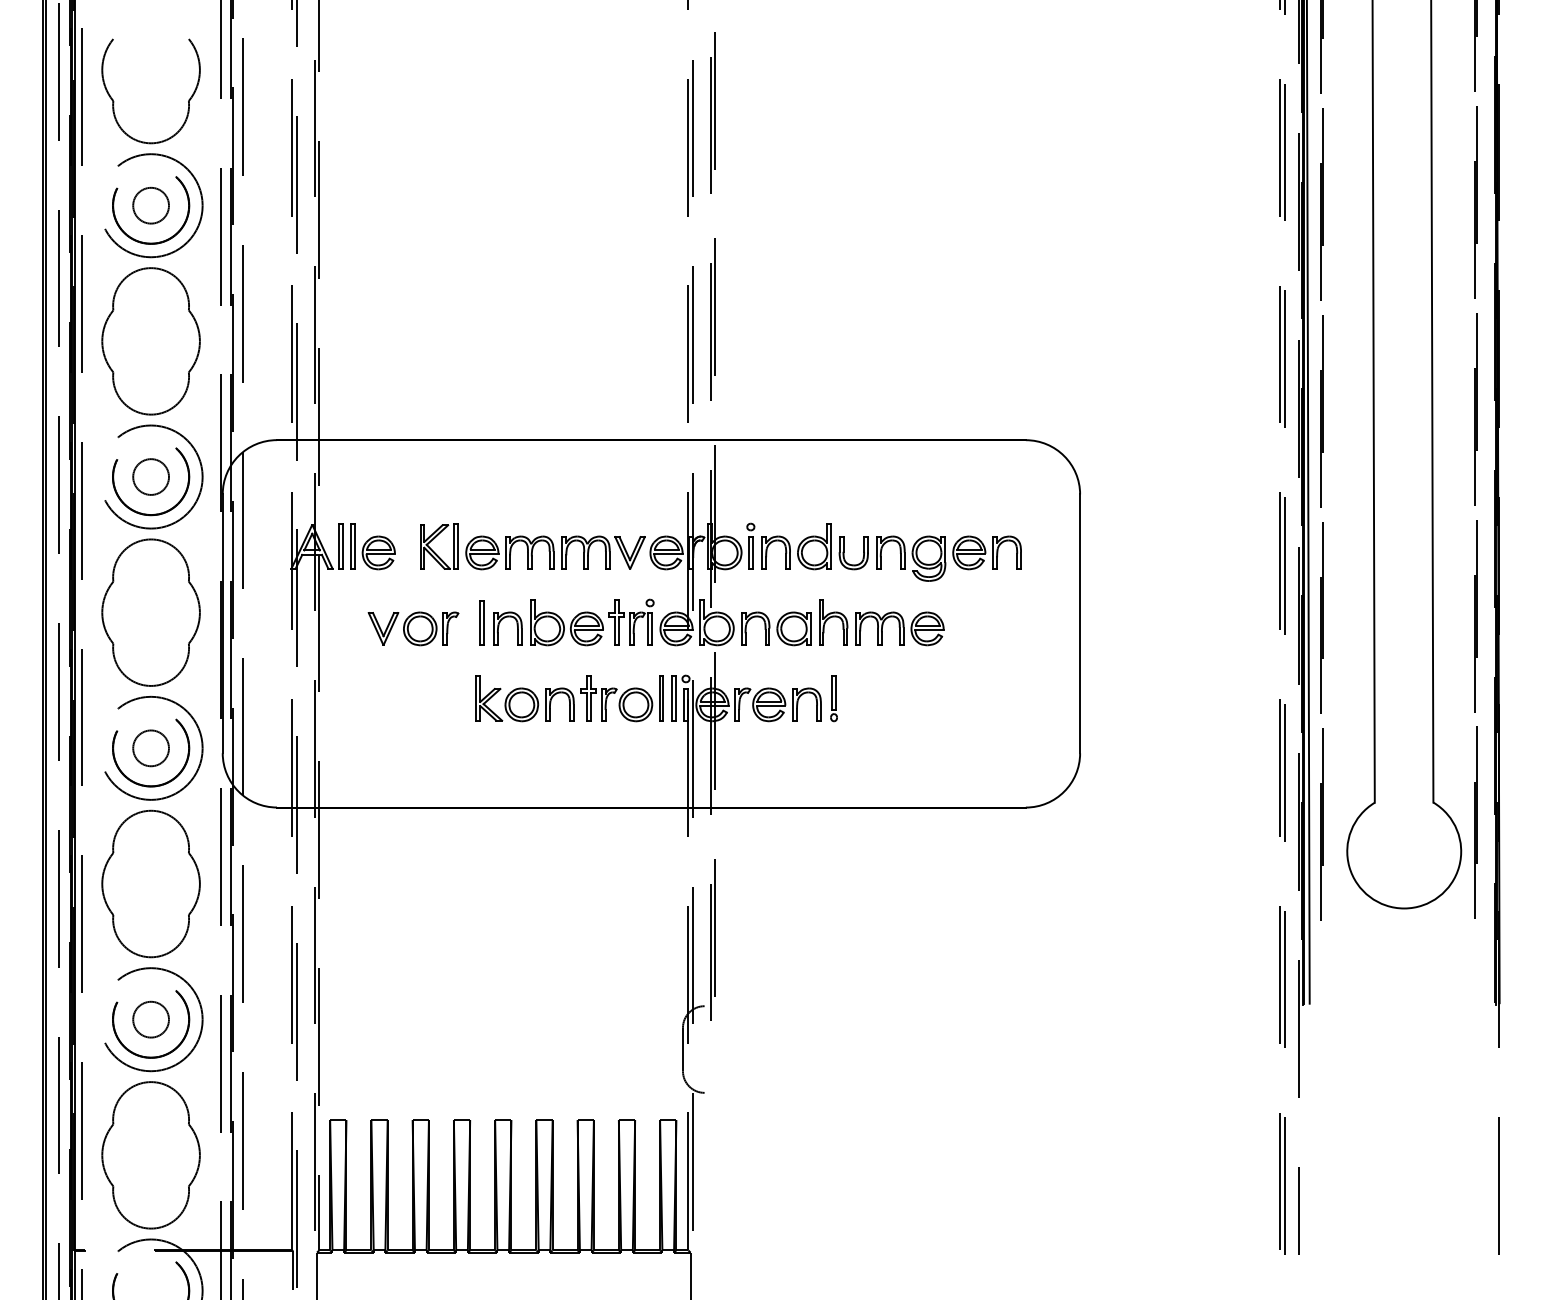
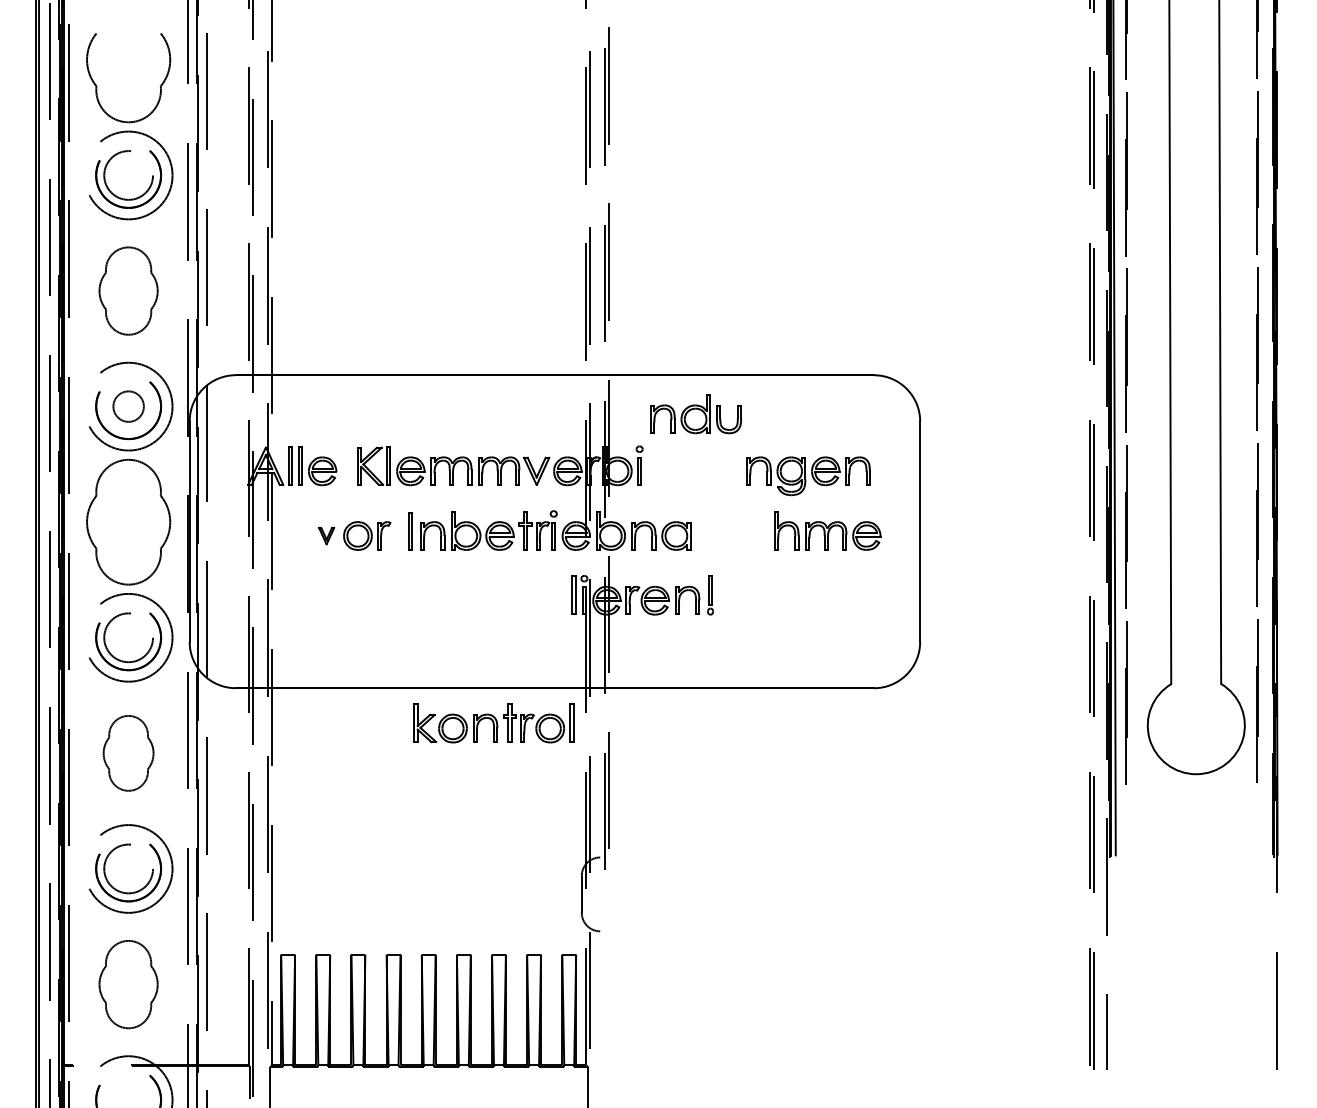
circle: (151, 205) -> (128, 175), size x1.6
part: (150, 341) -> (128, 291), size x0.7
part: (814, 546) -> (695, 413), moved
part: (881, 622) -> (827, 530), moved
part: (383, 628) -> (326, 535), size x0.6
part: (569, 698) -> (493, 723), moved
circle: (151, 748) -> (128, 637), size x1.6
part: (150, 883) -> (128, 752), size x0.6
circle: (151, 1019) -> (128, 868), size x1.6
part: (150, 1155) -> (128, 984), size x0.7

